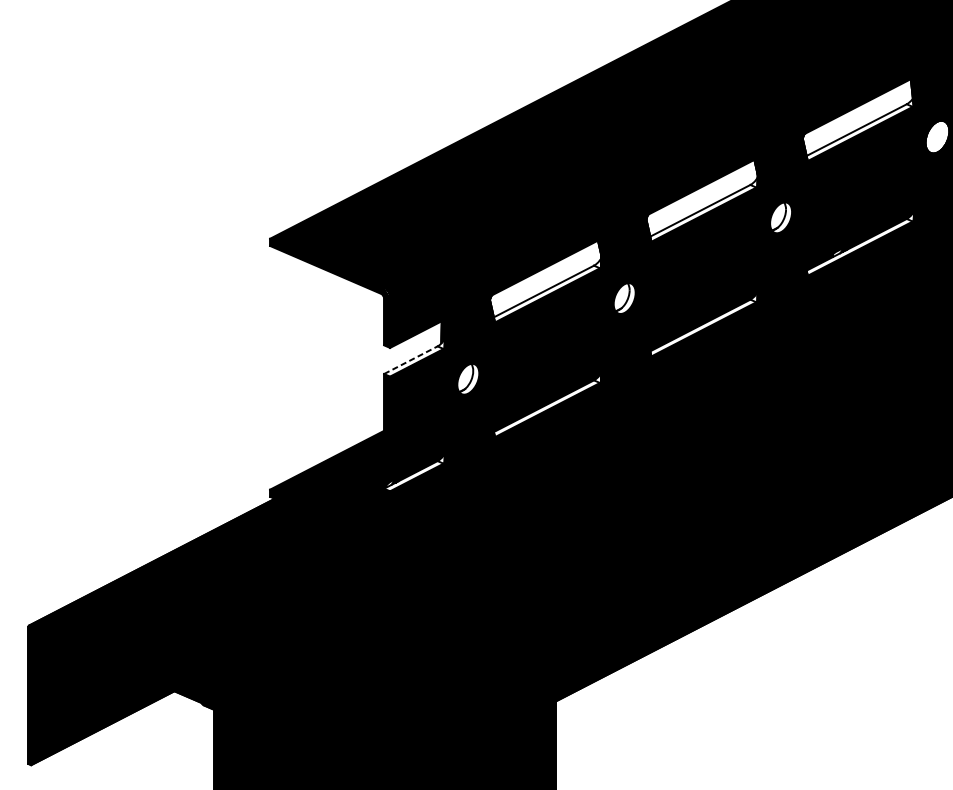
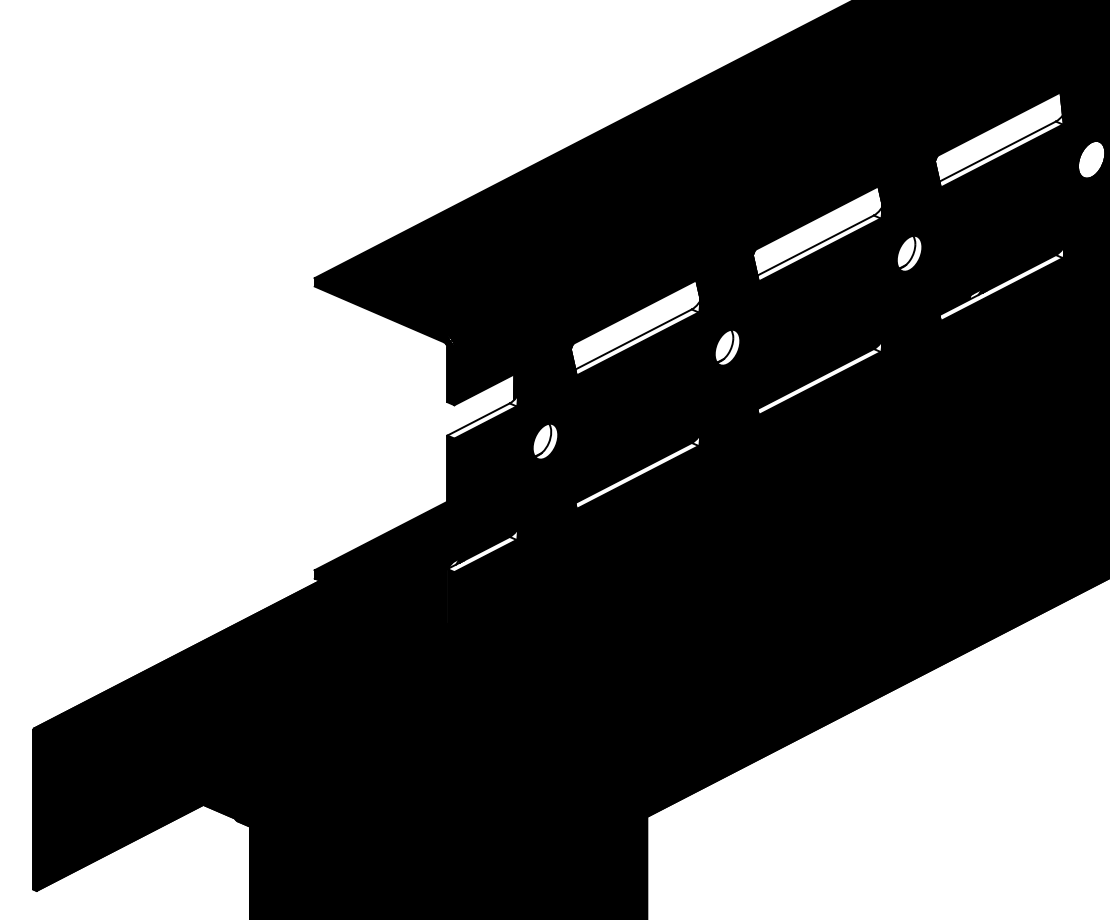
line: (411, 360) -> (479, 419), dashed -> solid

